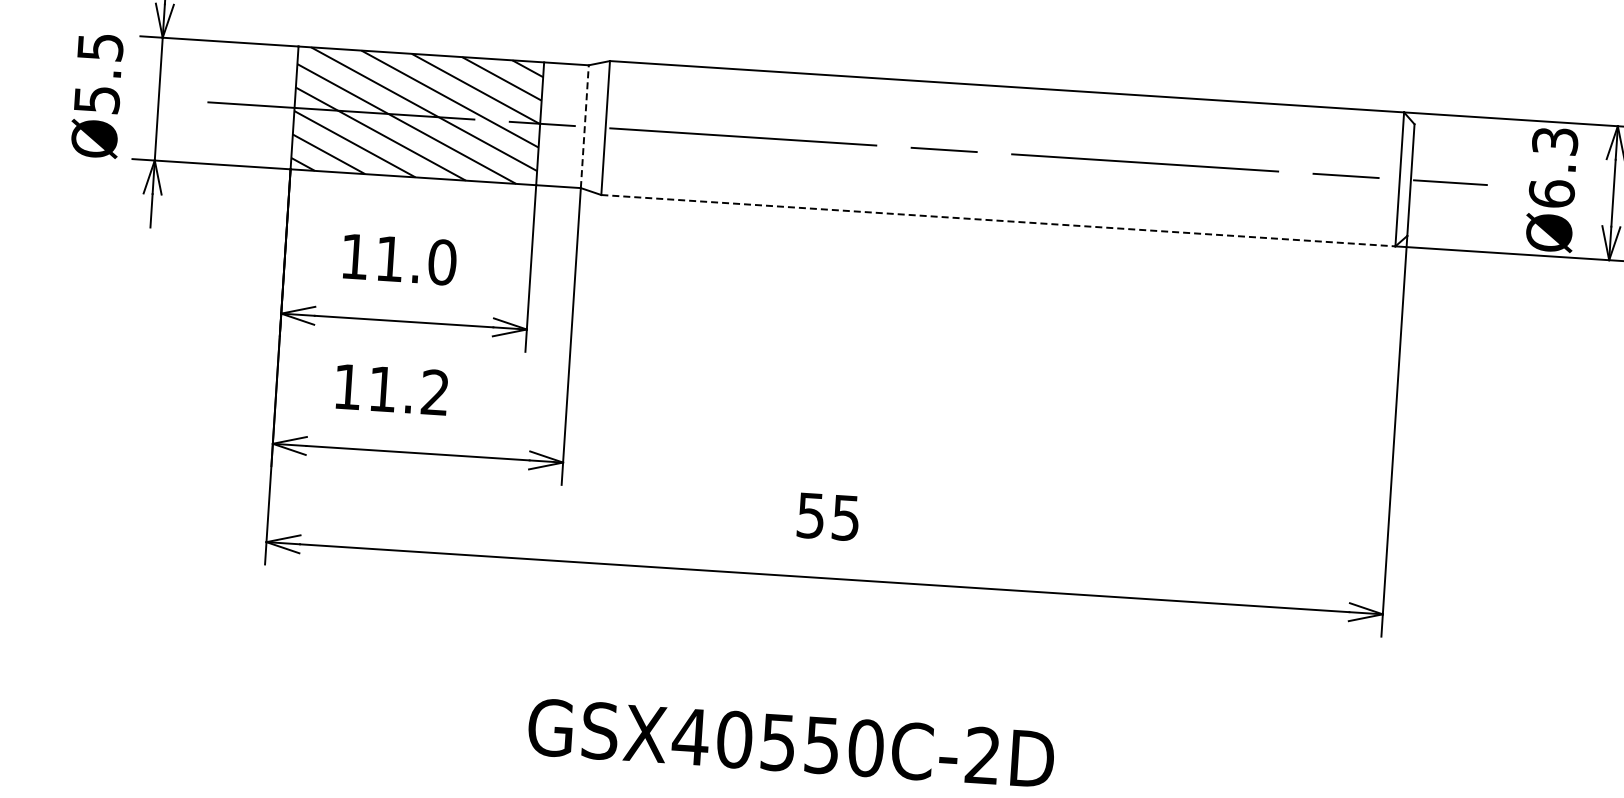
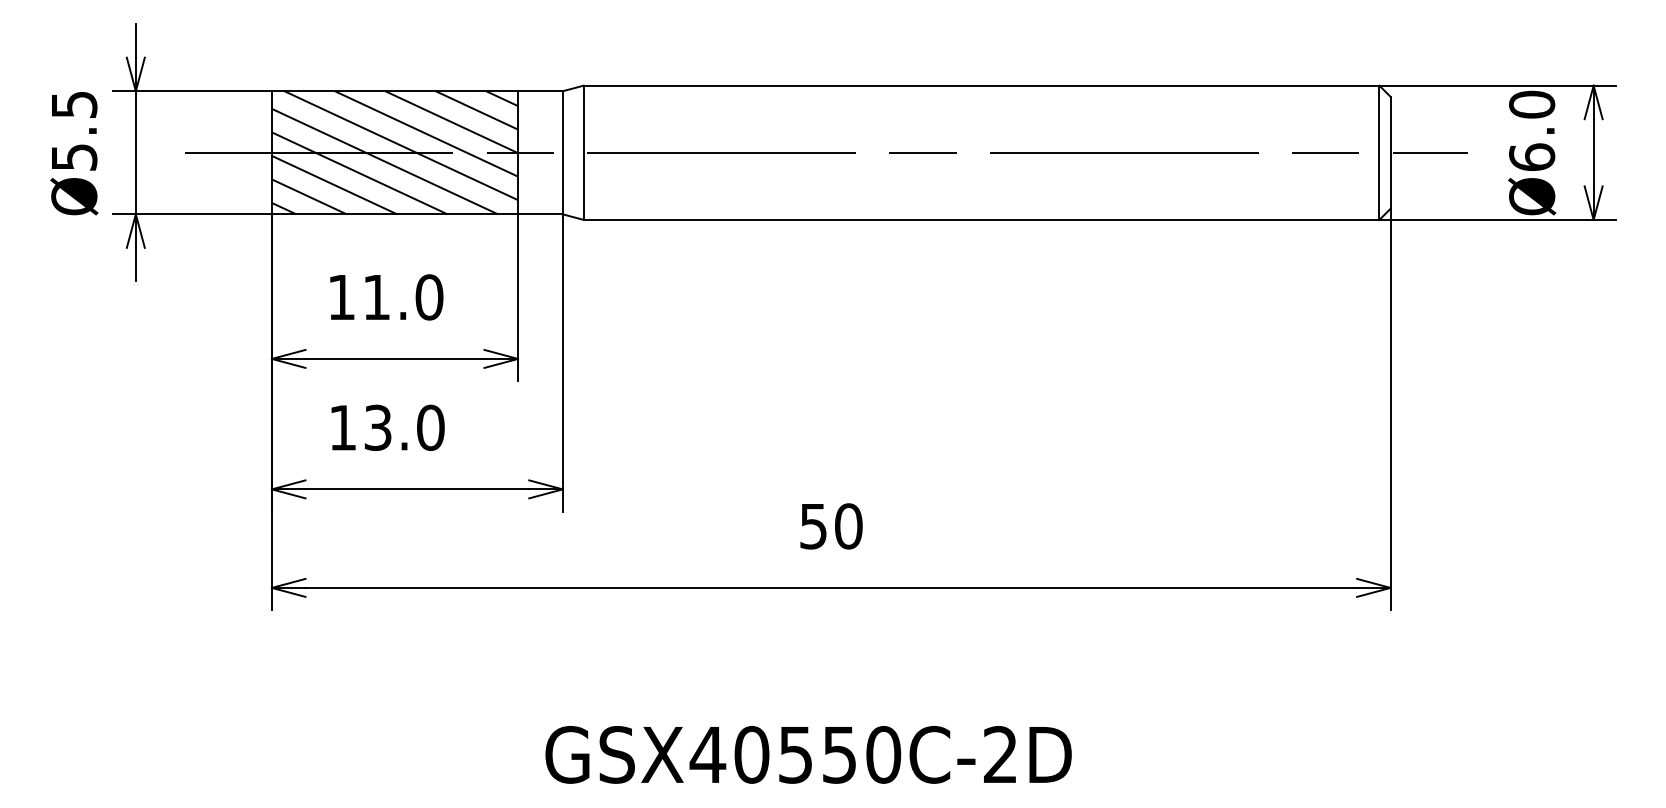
line: (584, 126) -> (562, 152), dashed -> solid
text: (1555, 141) -> (1532, 104), Ø6.3 -> Ø6.0
line: (998, 220) -> (981, 219), dashed -> solid
text: (409, 390) -> (404, 427), 11.2 -> 13.0
text: (845, 518) -> (848, 526), 55 -> 50

